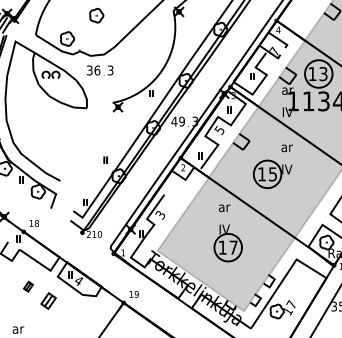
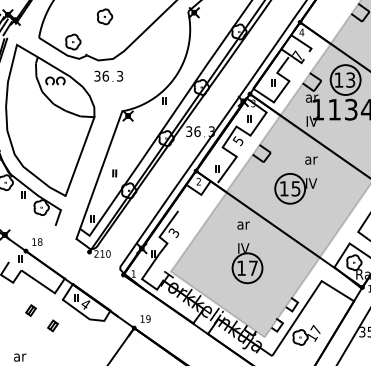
text: (178, 121) -> (193, 131), 49 -> 36
line: (73, 144) -> (79, 156), added
line: (91, 161) -> (99, 174), added
part: (48, 300) -> (52, 325), size x0.62

